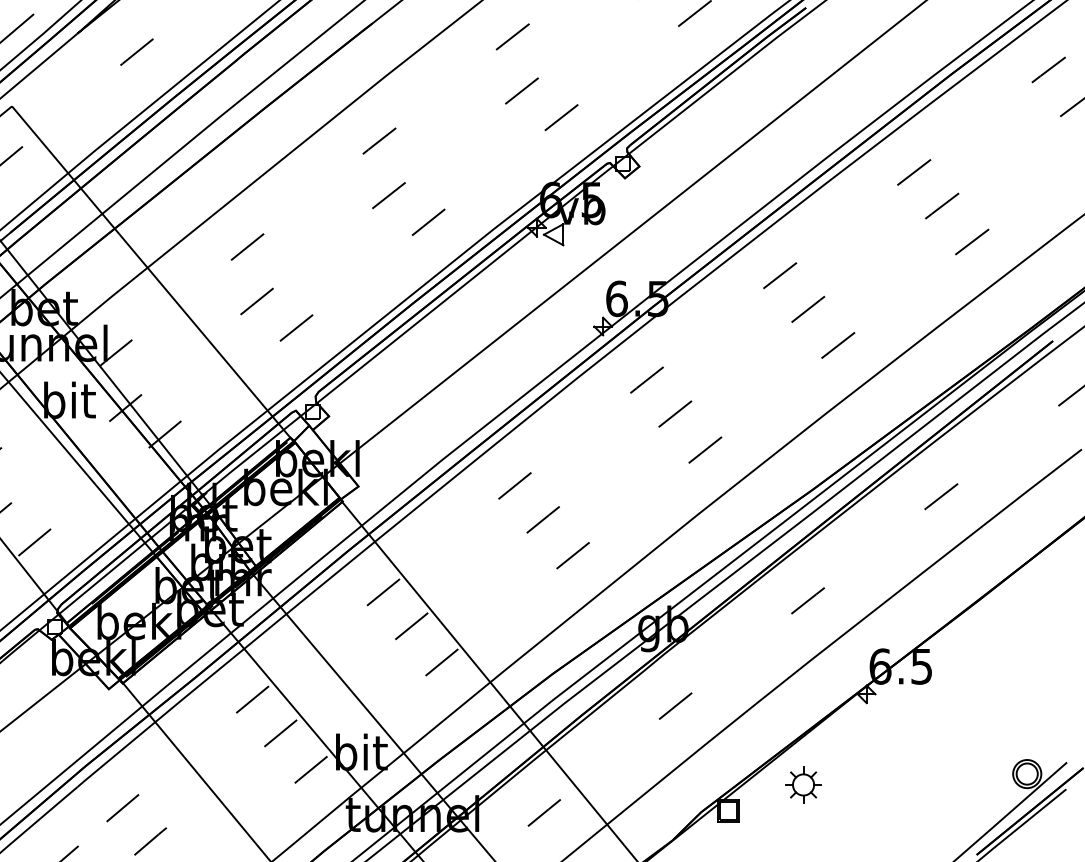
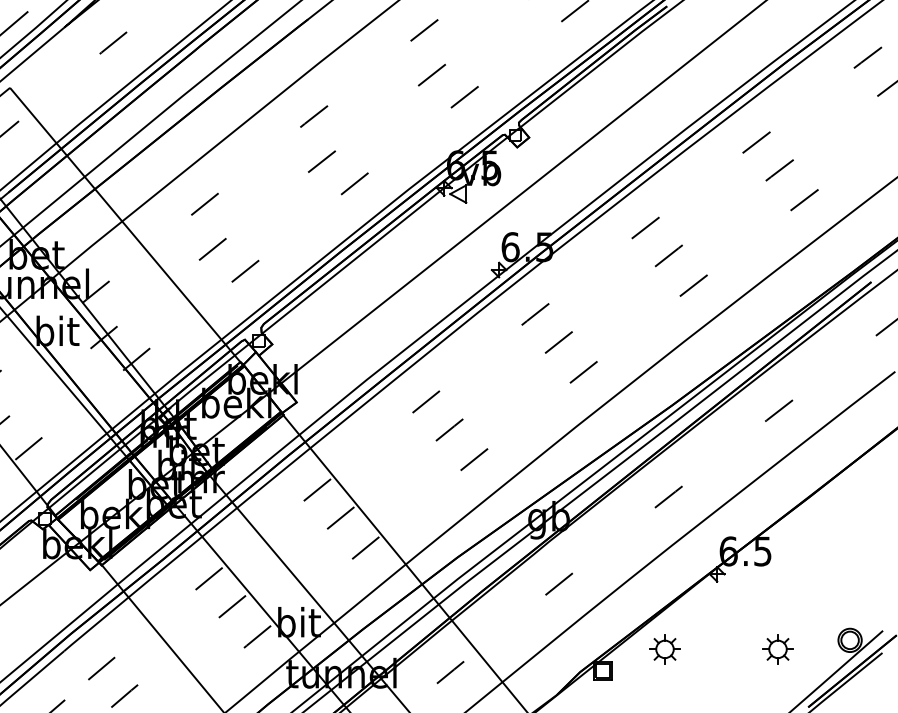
part: (939, 785) -> (777, 649), added

